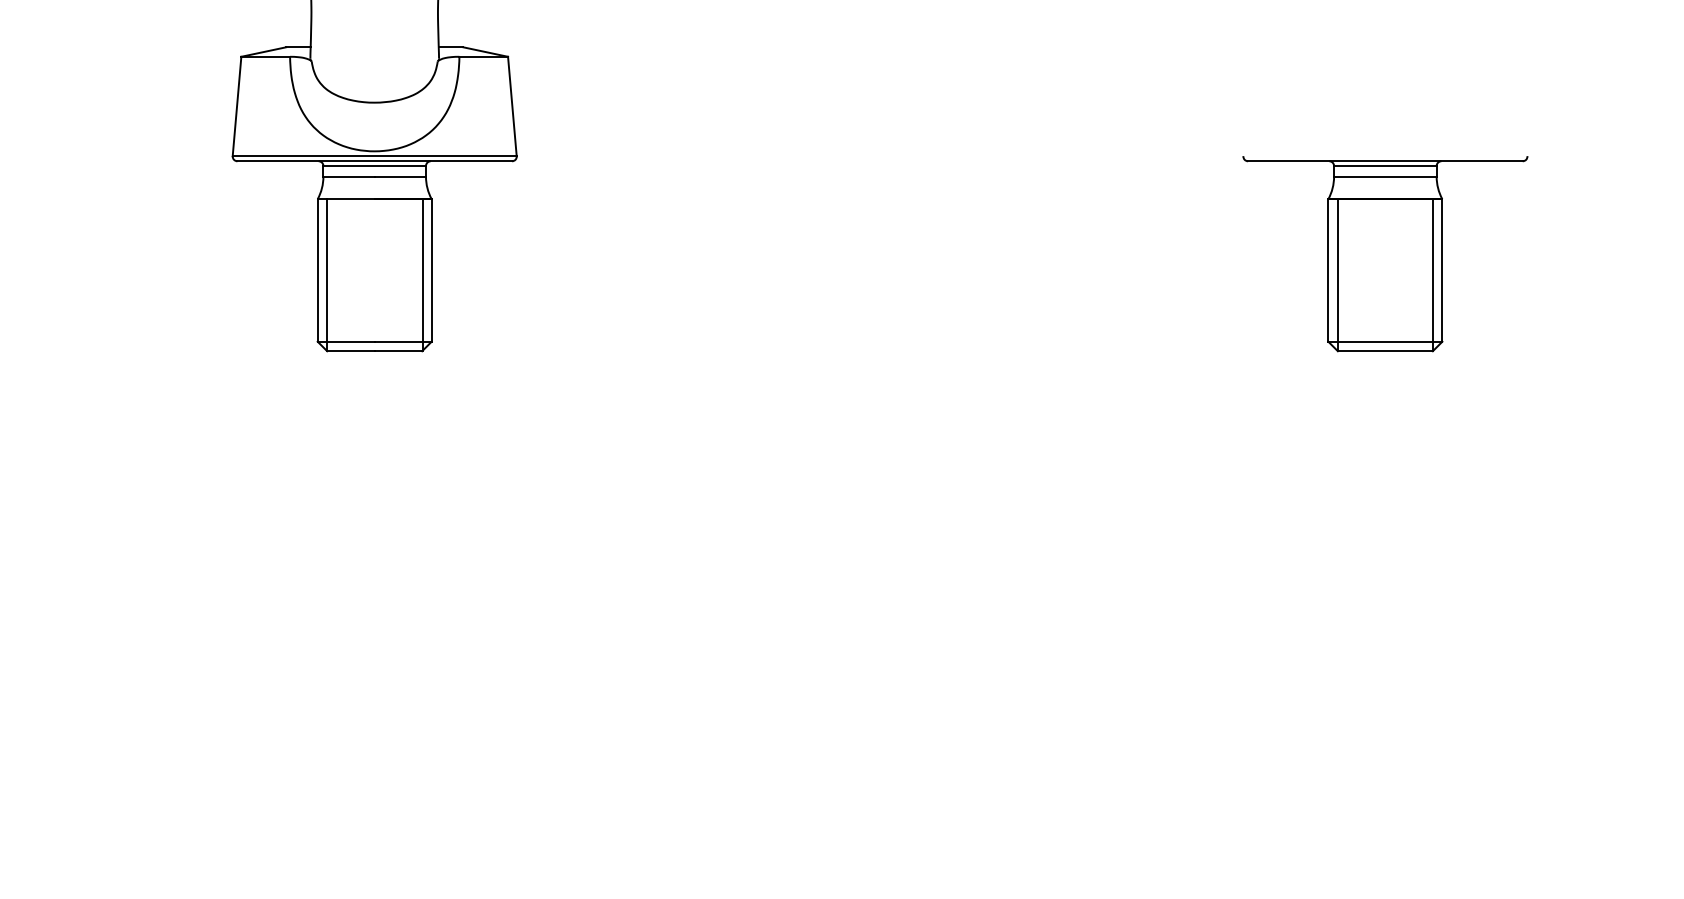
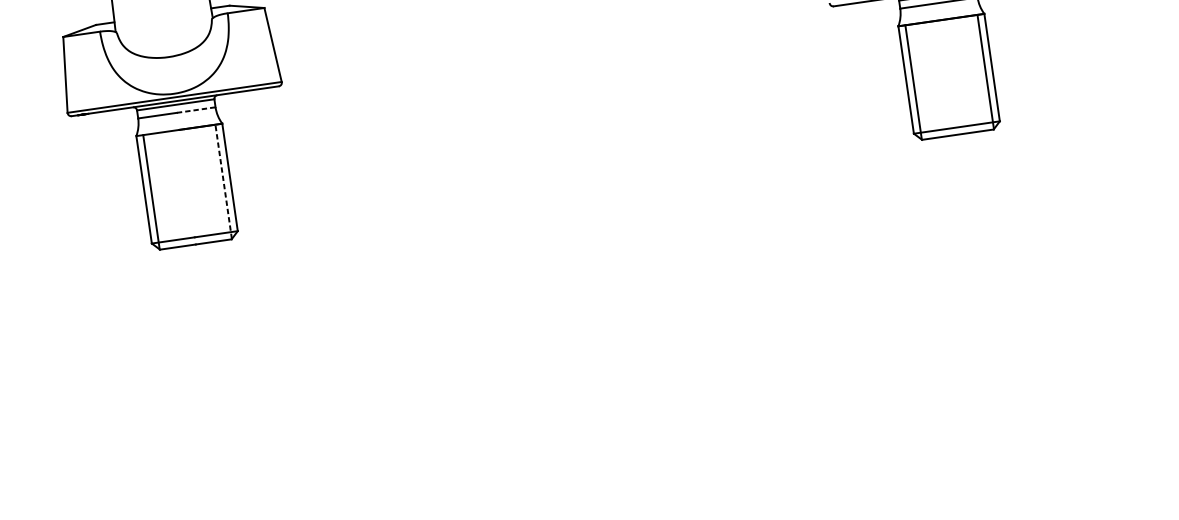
line: (400, 176) -> (196, 109), solid -> dashed
line: (422, 275) -> (223, 182), solid -> dashed

